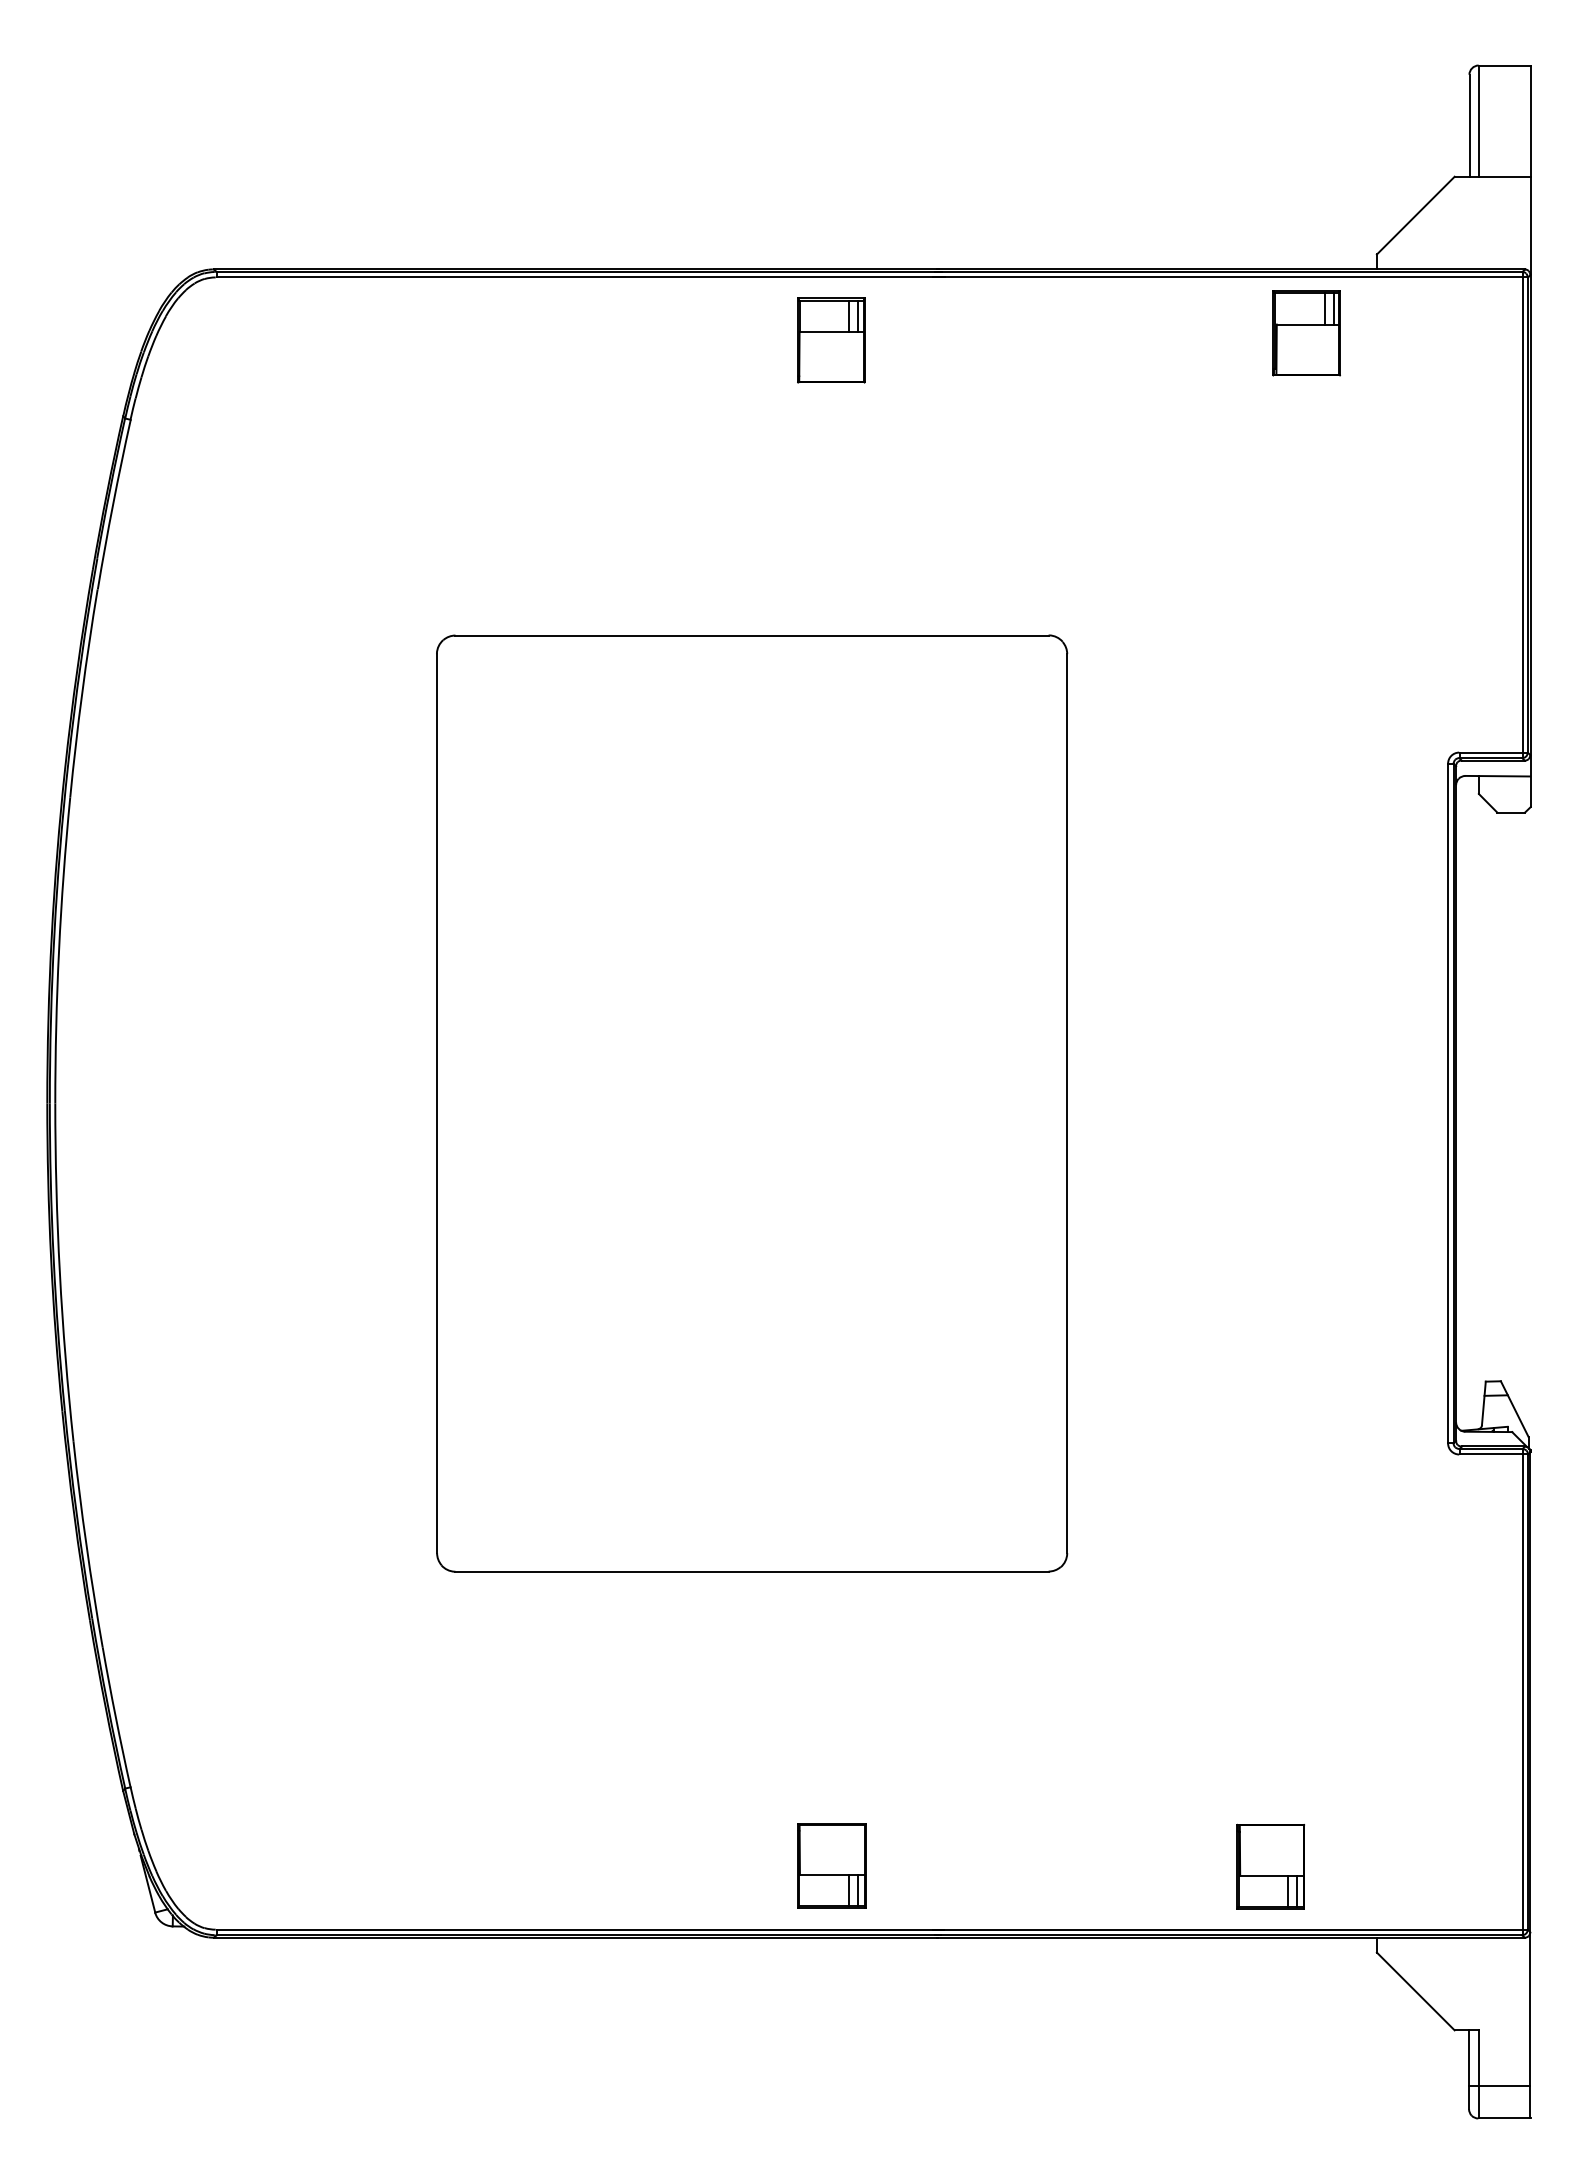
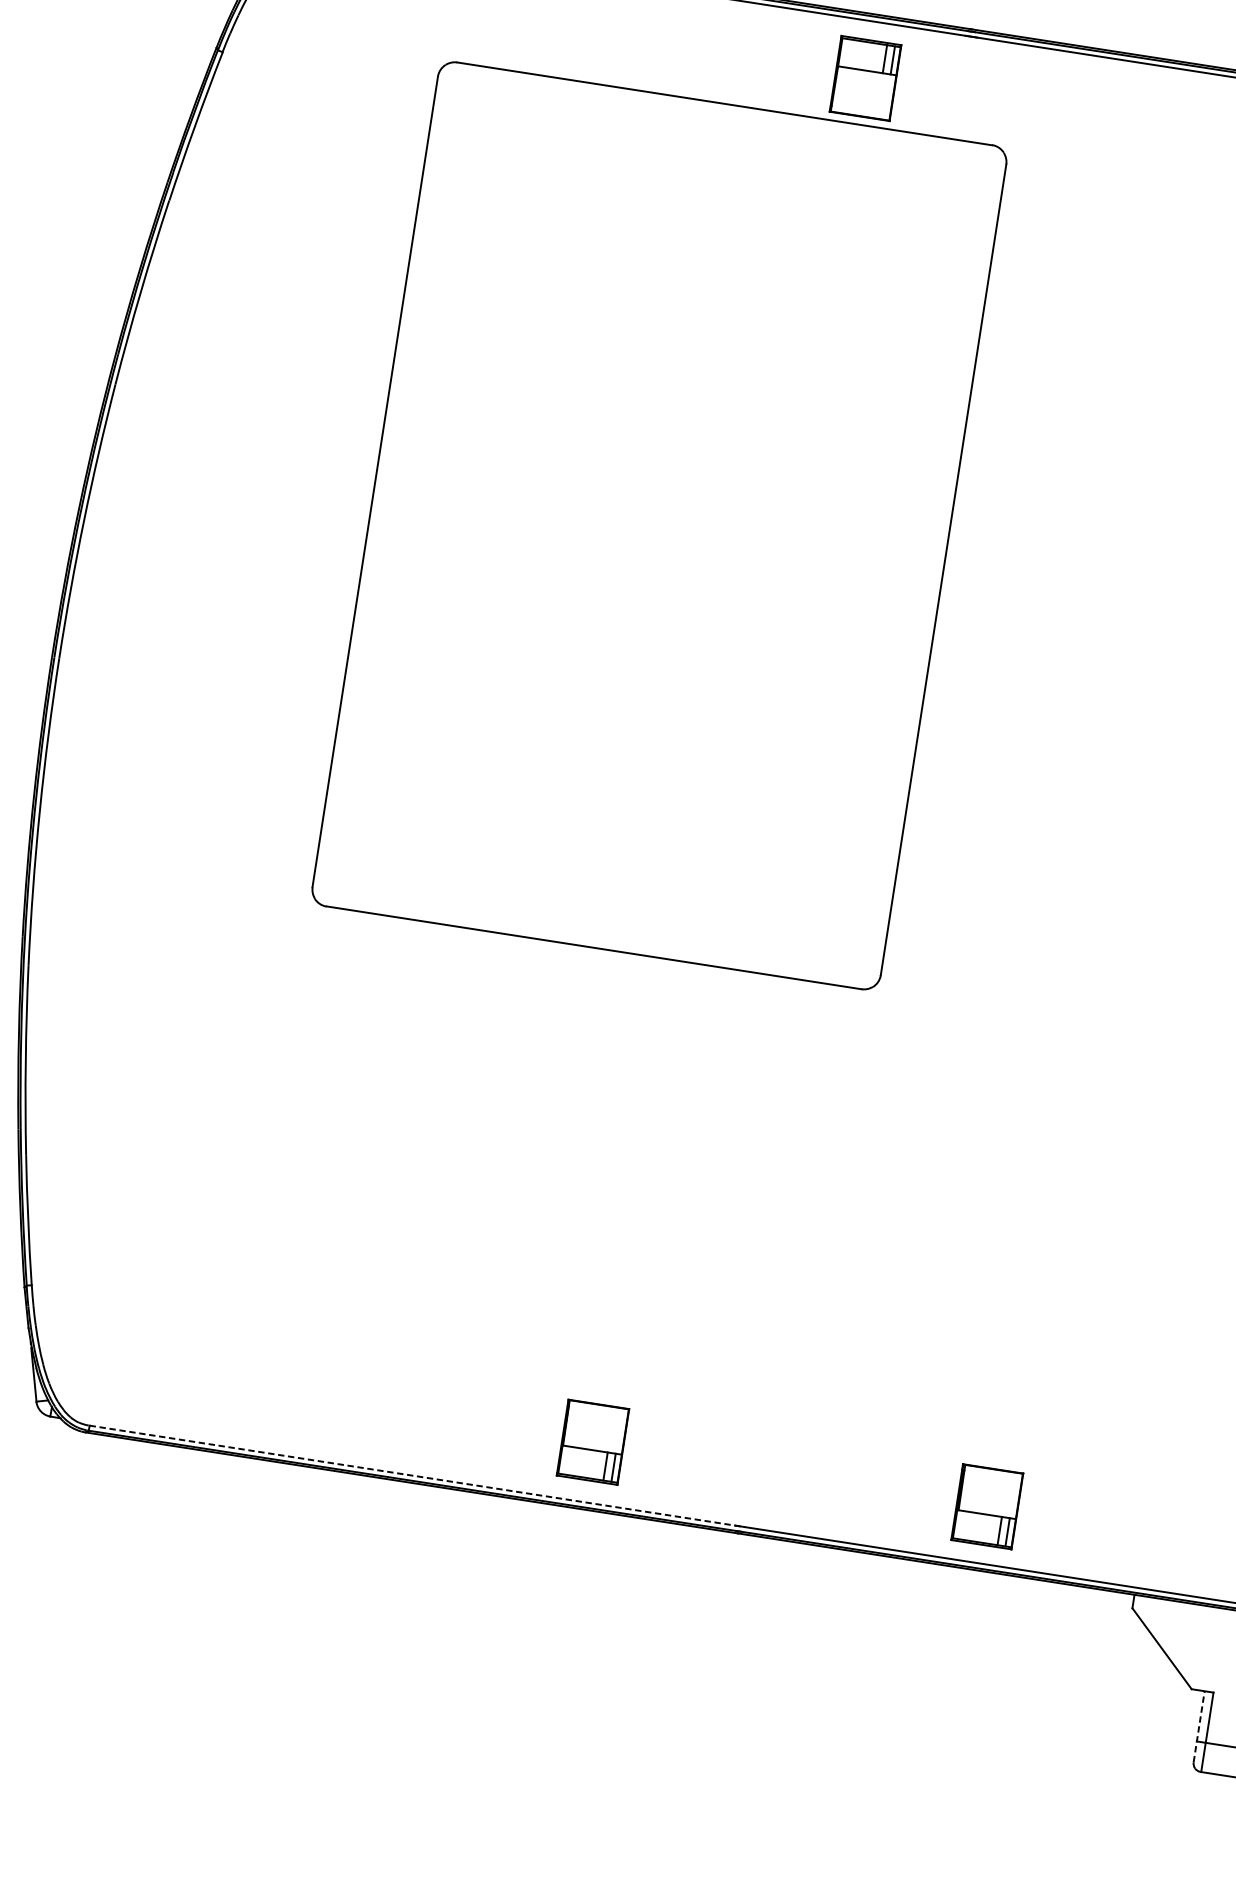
part: (752, 1103) -> (659, 525), moved
part: (831, 1865) -> (592, 1441), moved
part: (1270, 1866) -> (987, 1506), moved
line: (580, 1929) -> (417, 1476), solid -> dashed
line: (1469, 2069) -> (1199, 1726), solid -> dashed

